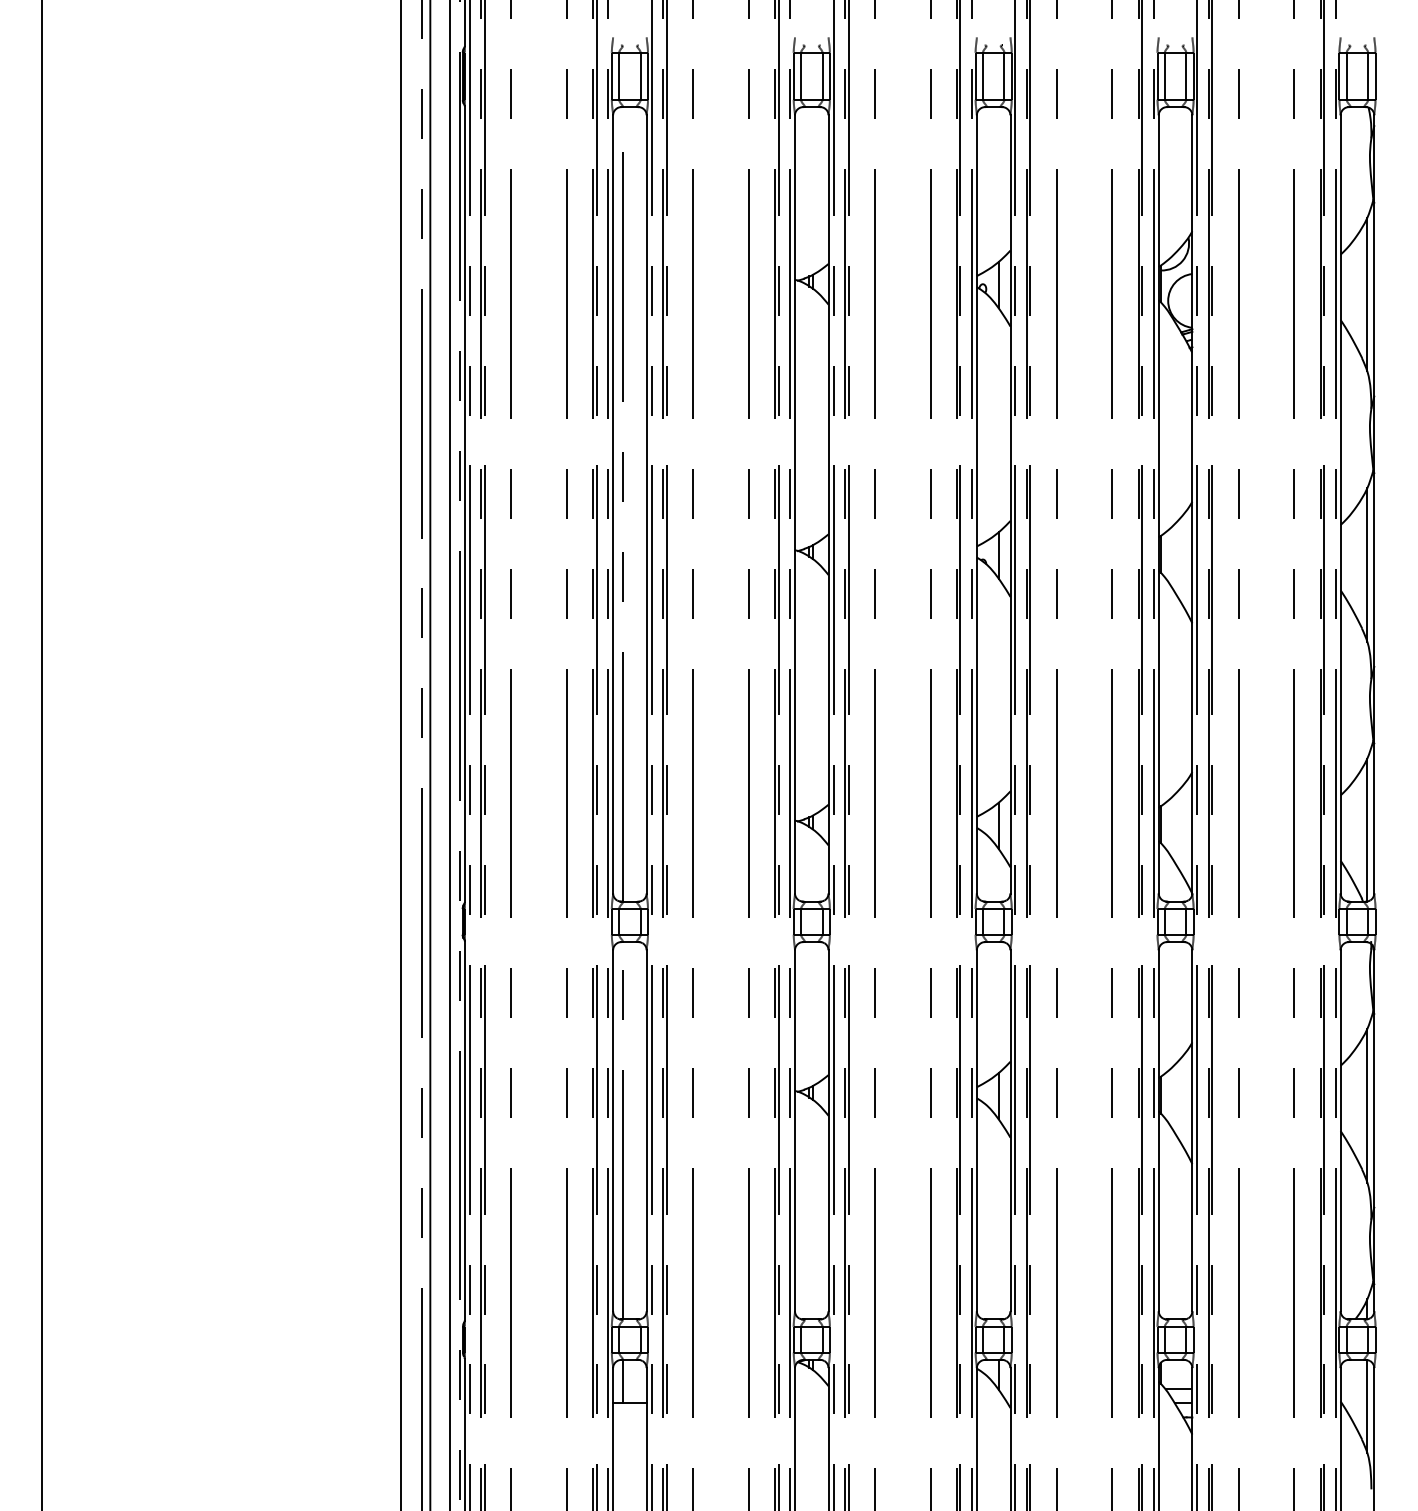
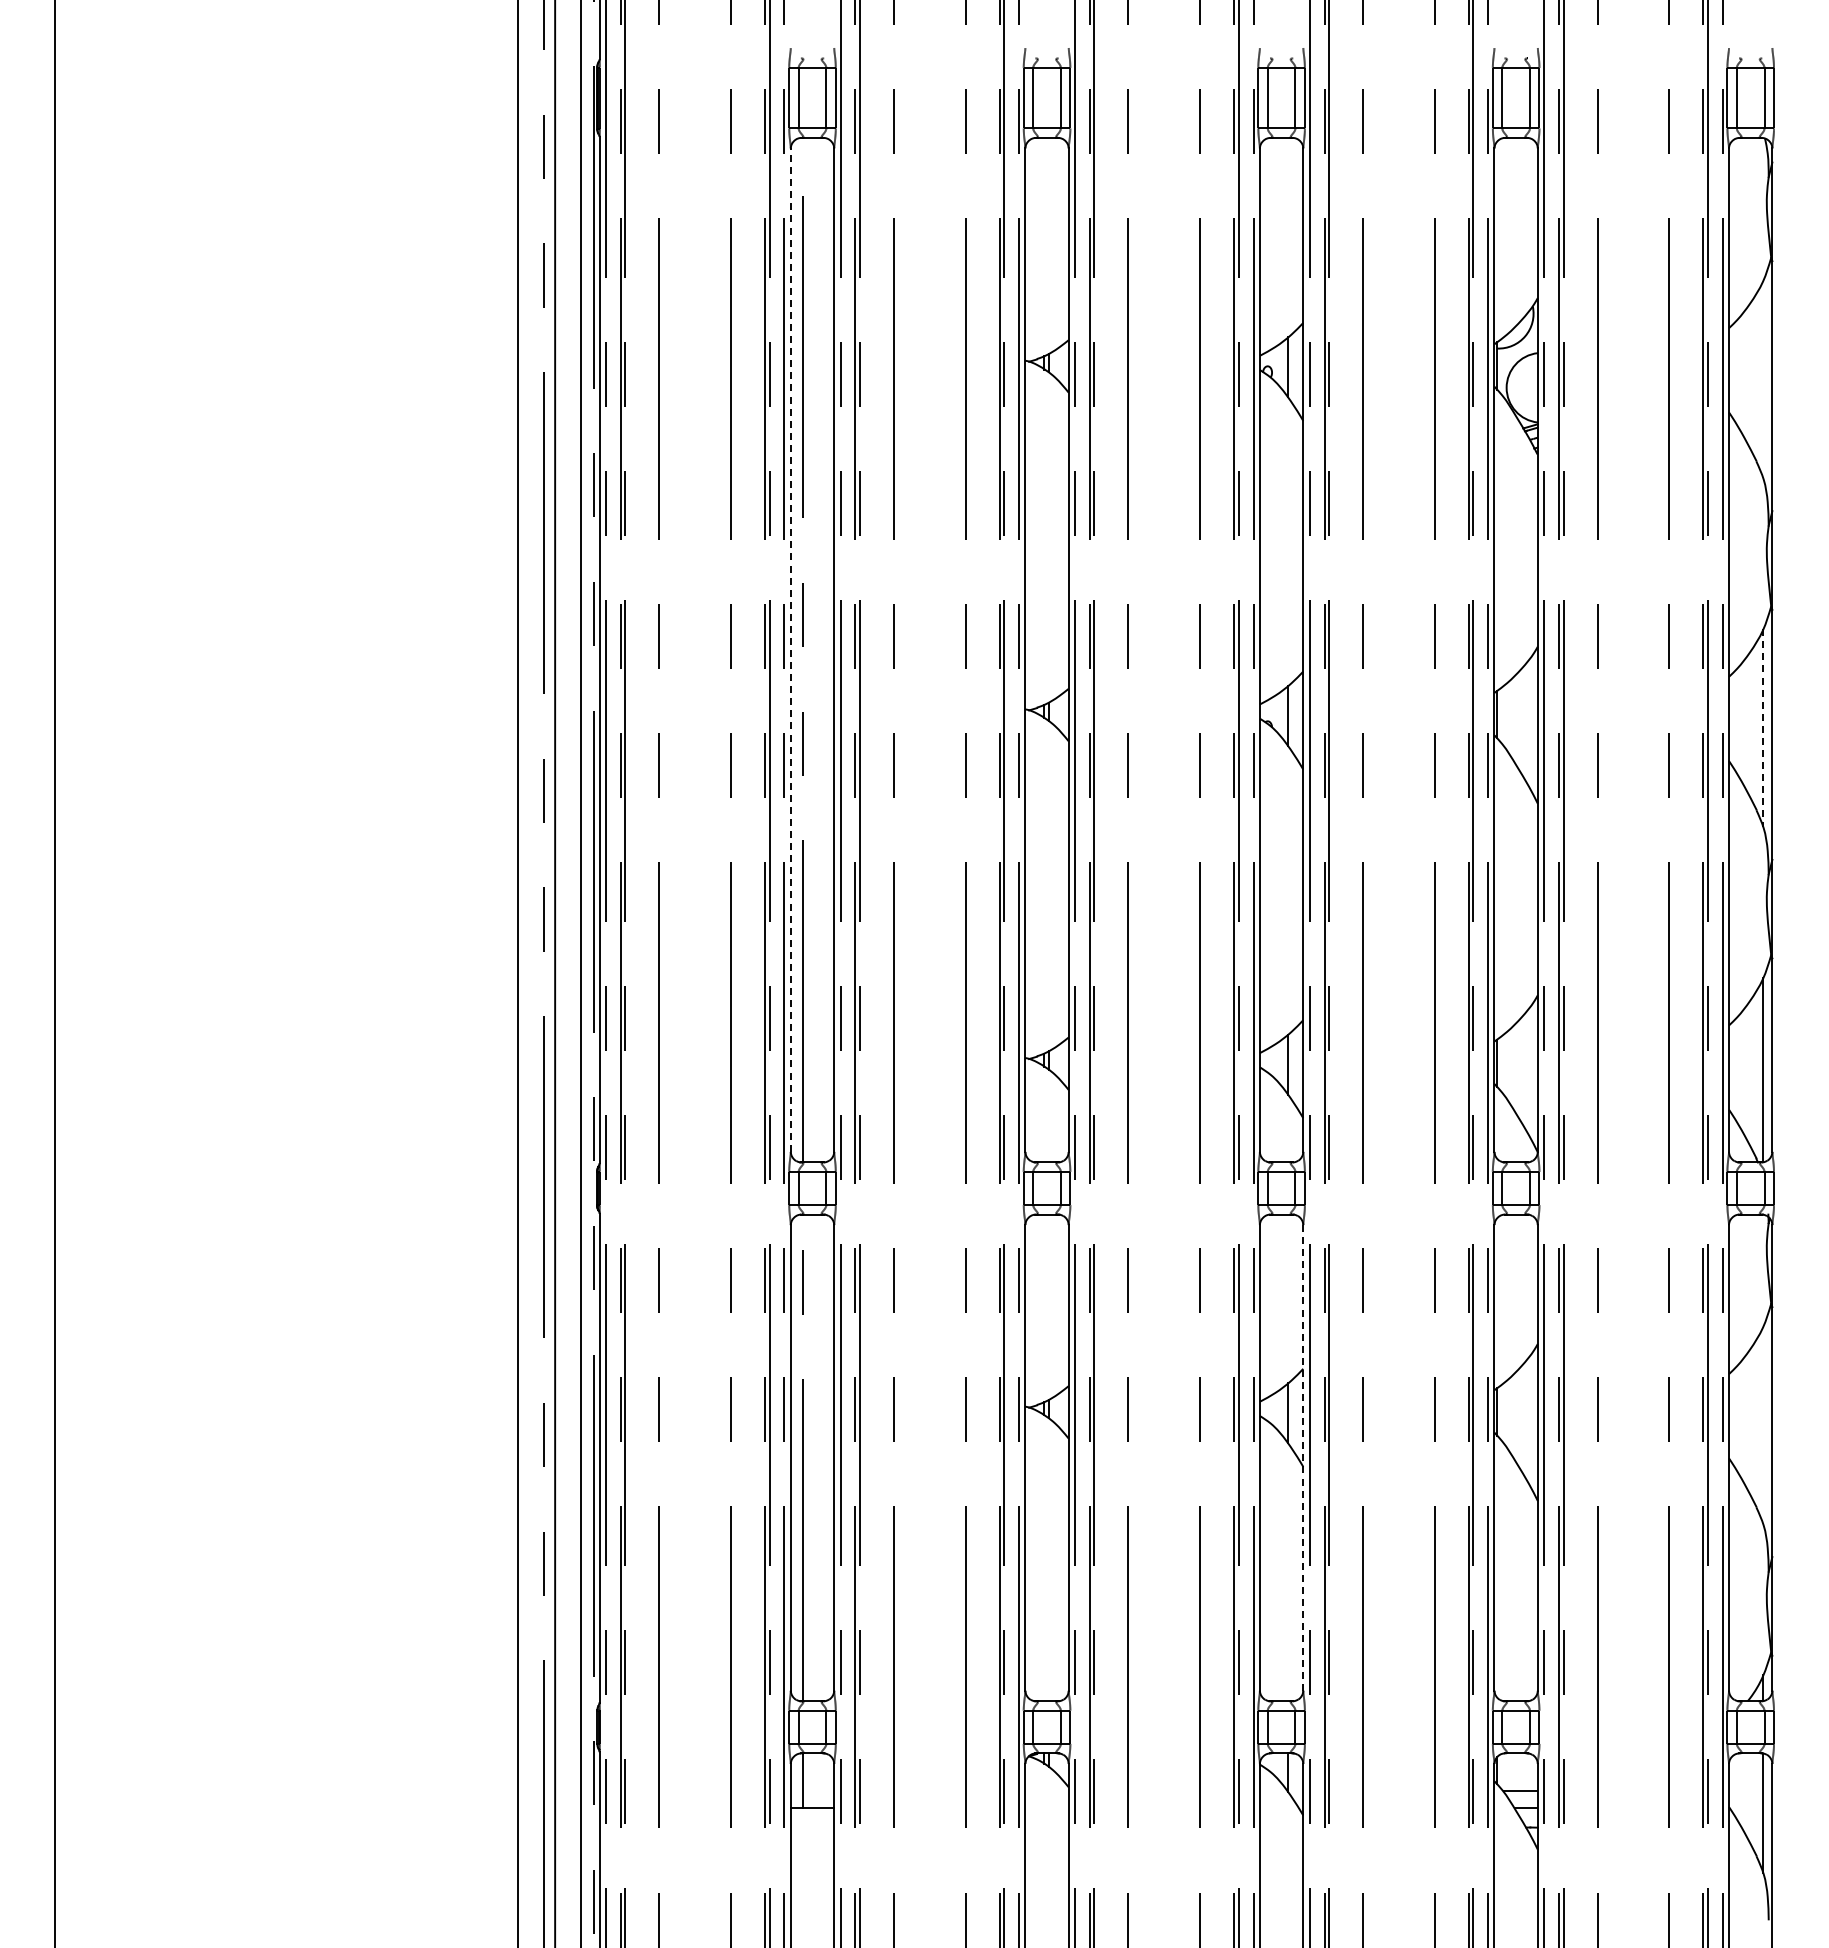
line: (1367, 294) -> (1763, 379), removed
line: (612, 504) -> (790, 650), solid -> dashed
line: (1367, 565) -> (1763, 728), solid -> dashed
line: (1367, 1105) -> (1763, 1425), removed
line: (1010, 1130) -> (1303, 1457), solid -> dashed

